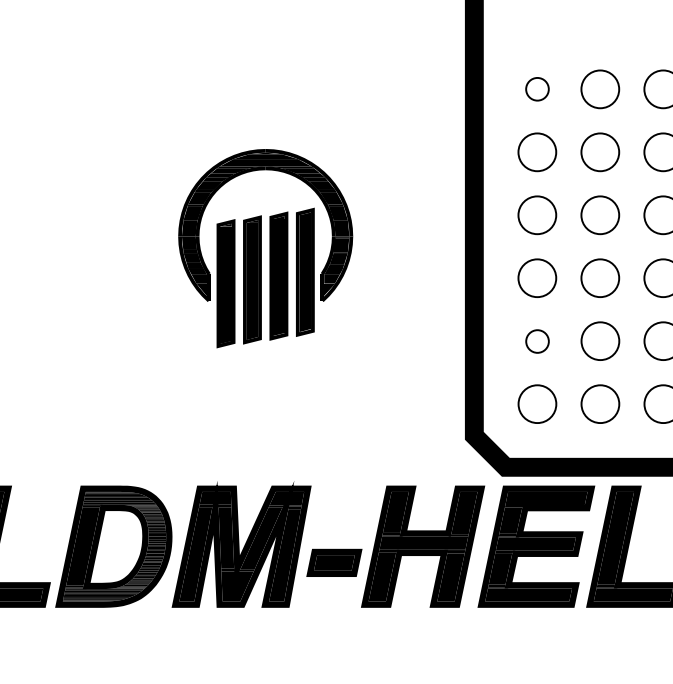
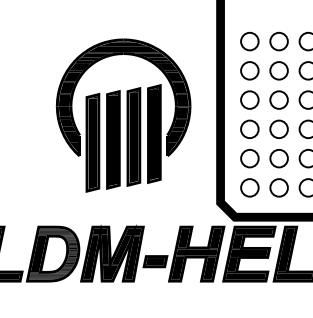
part: (536, 89) -> (249, 41), size x1.67
part: (265, 248) -> (123, 115), size x1.67
part: (536, 340) -> (249, 158), size x1.67

